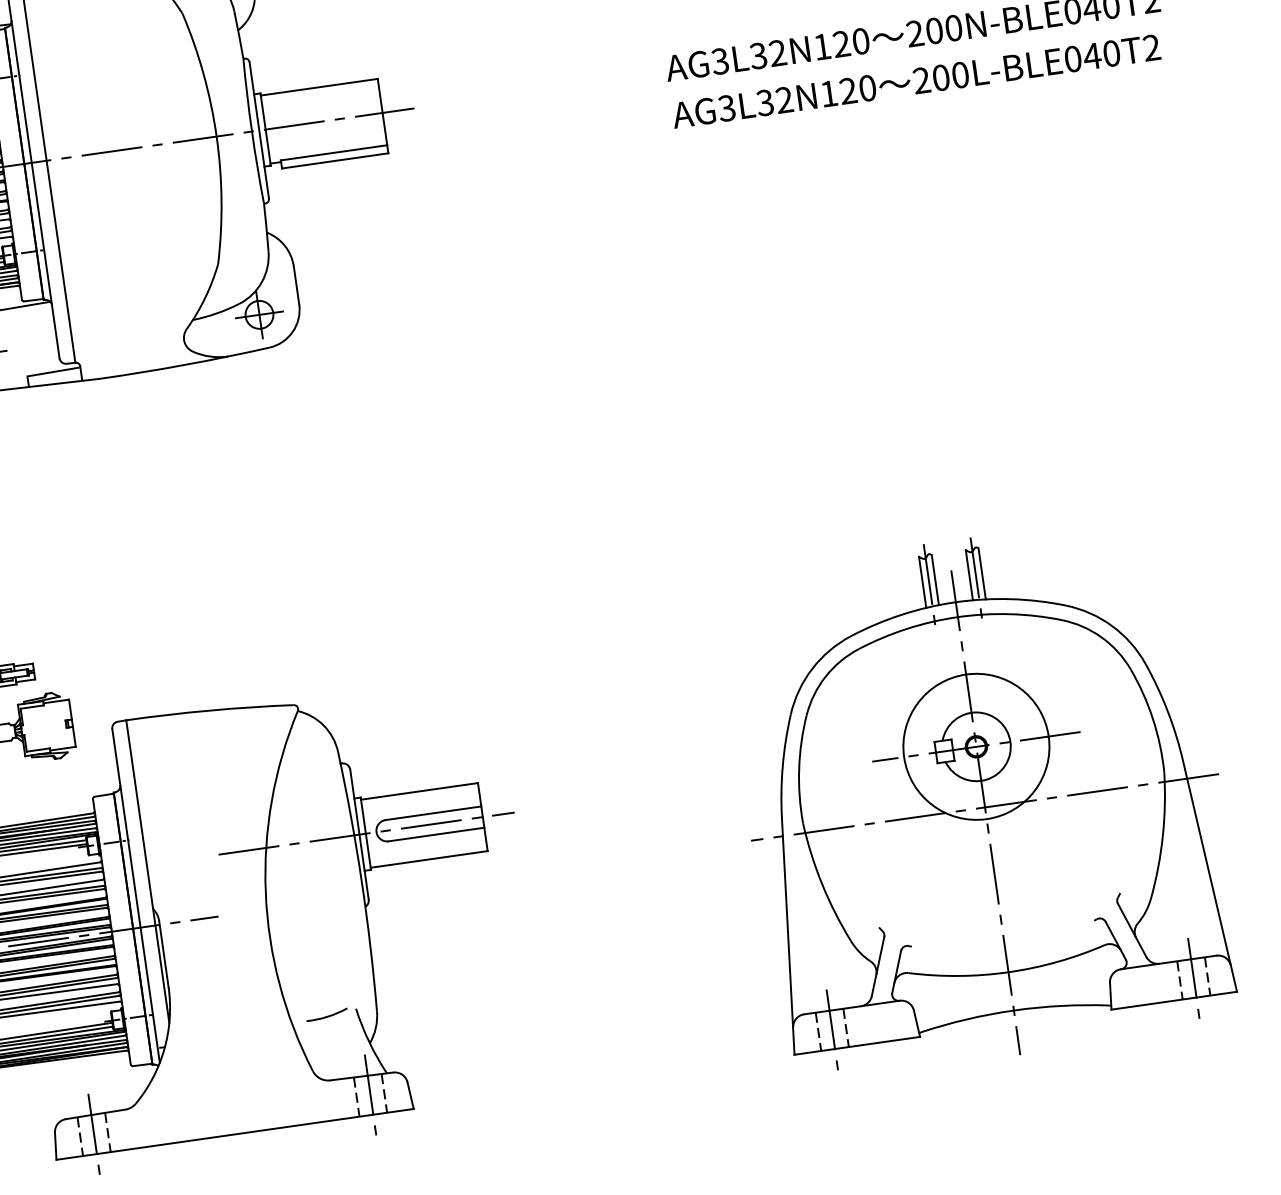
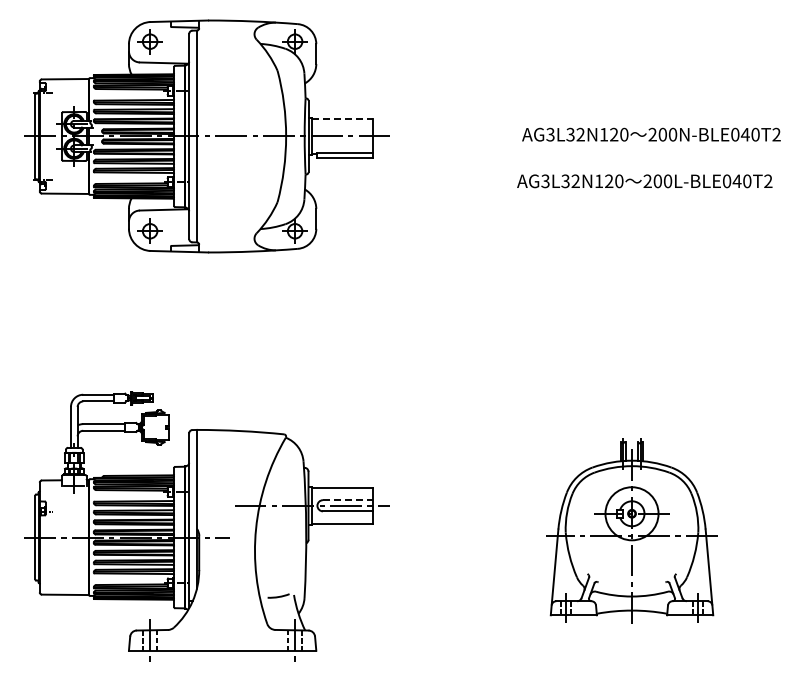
text: (915, 81) -> (644, 181), moved
line: (319, 86) -> (342, 118), solid -> dashed
part: (982, 797) -> (631, 532), size x0.7
line: (434, 813) -> (348, 500), solid -> dashed

